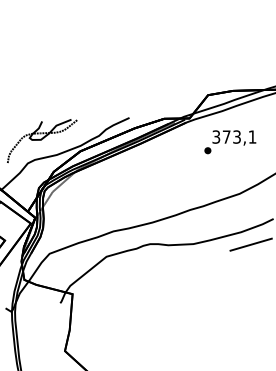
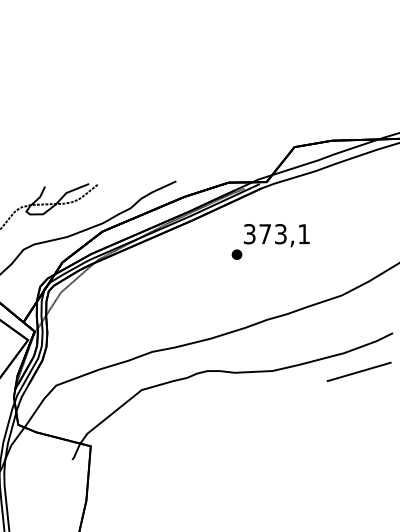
text: (230, 142) -> (270, 242), moved

